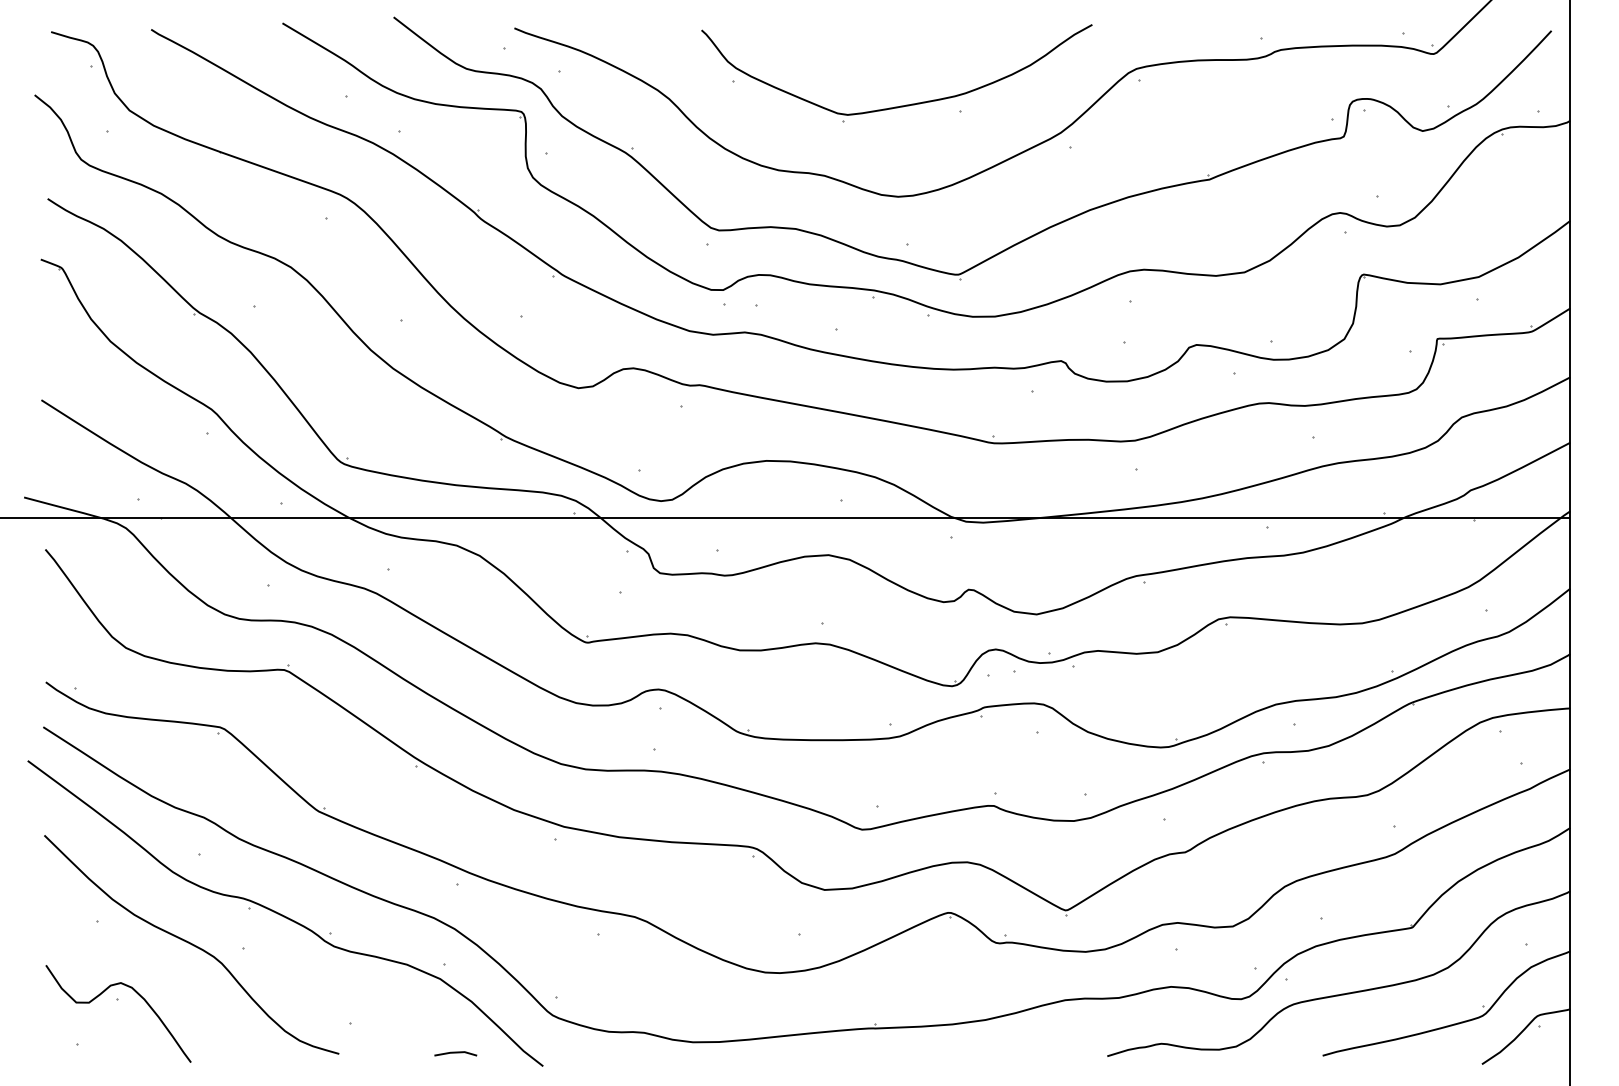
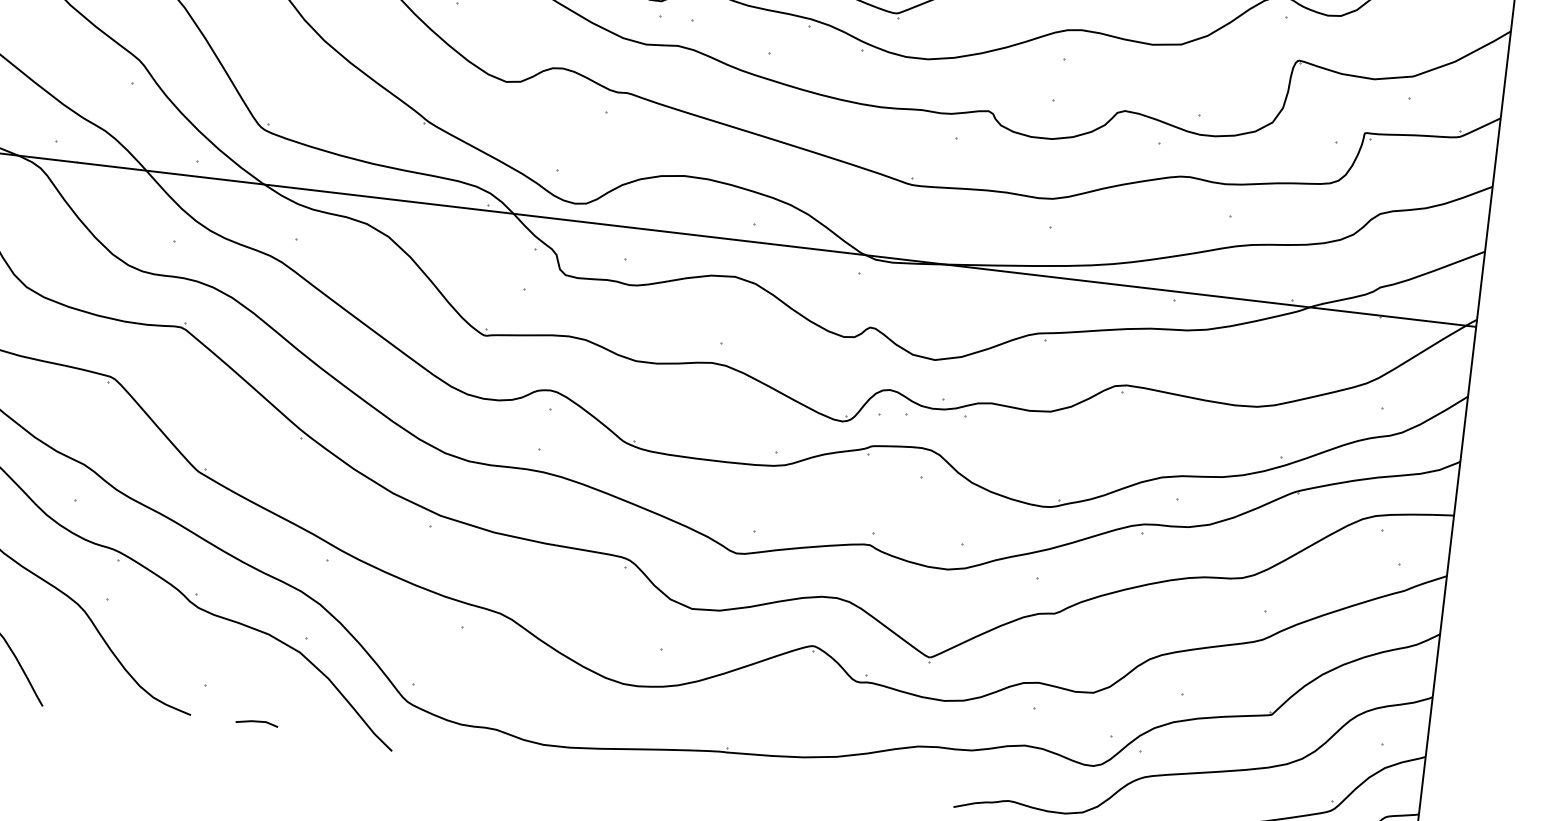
line: (455, 1053) -> (256, 722), moved

